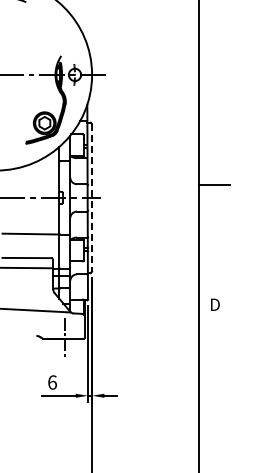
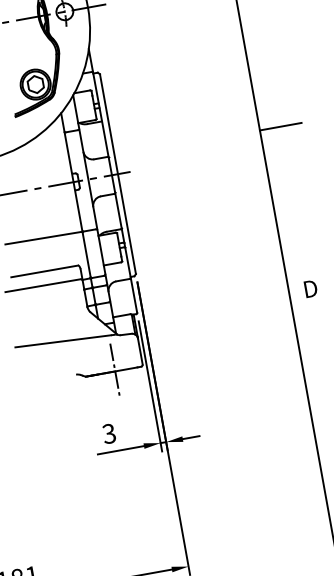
line: (92, 197) -> (118, 173), dashed -> solid
text: (52, 382) -> (109, 433), 6 -> 3

